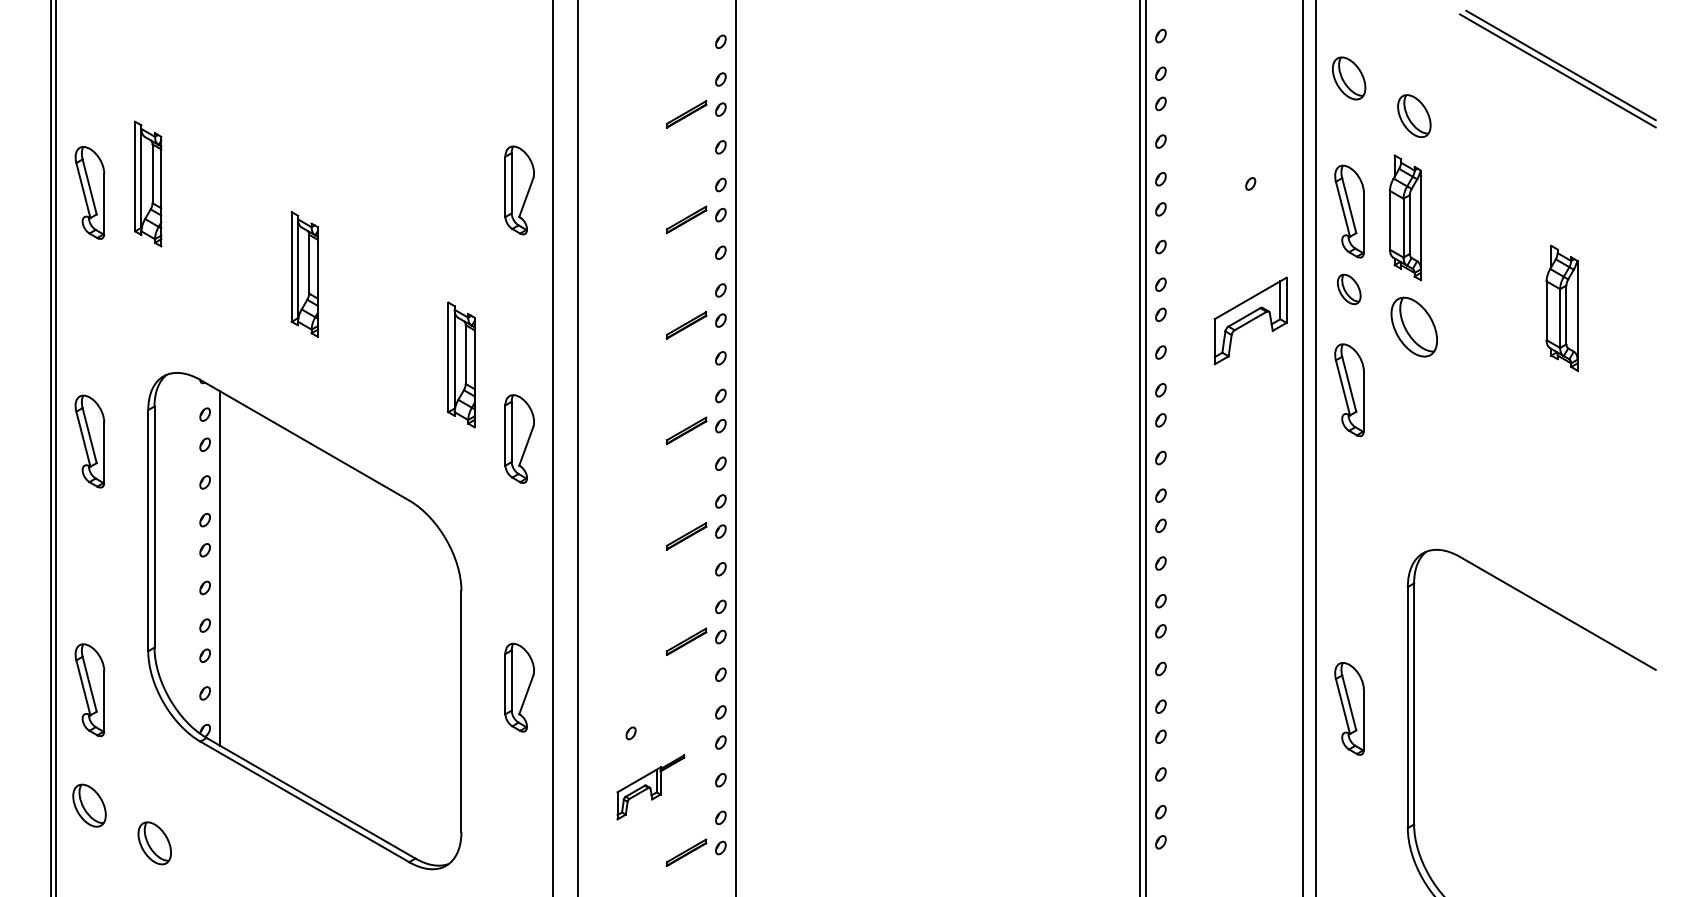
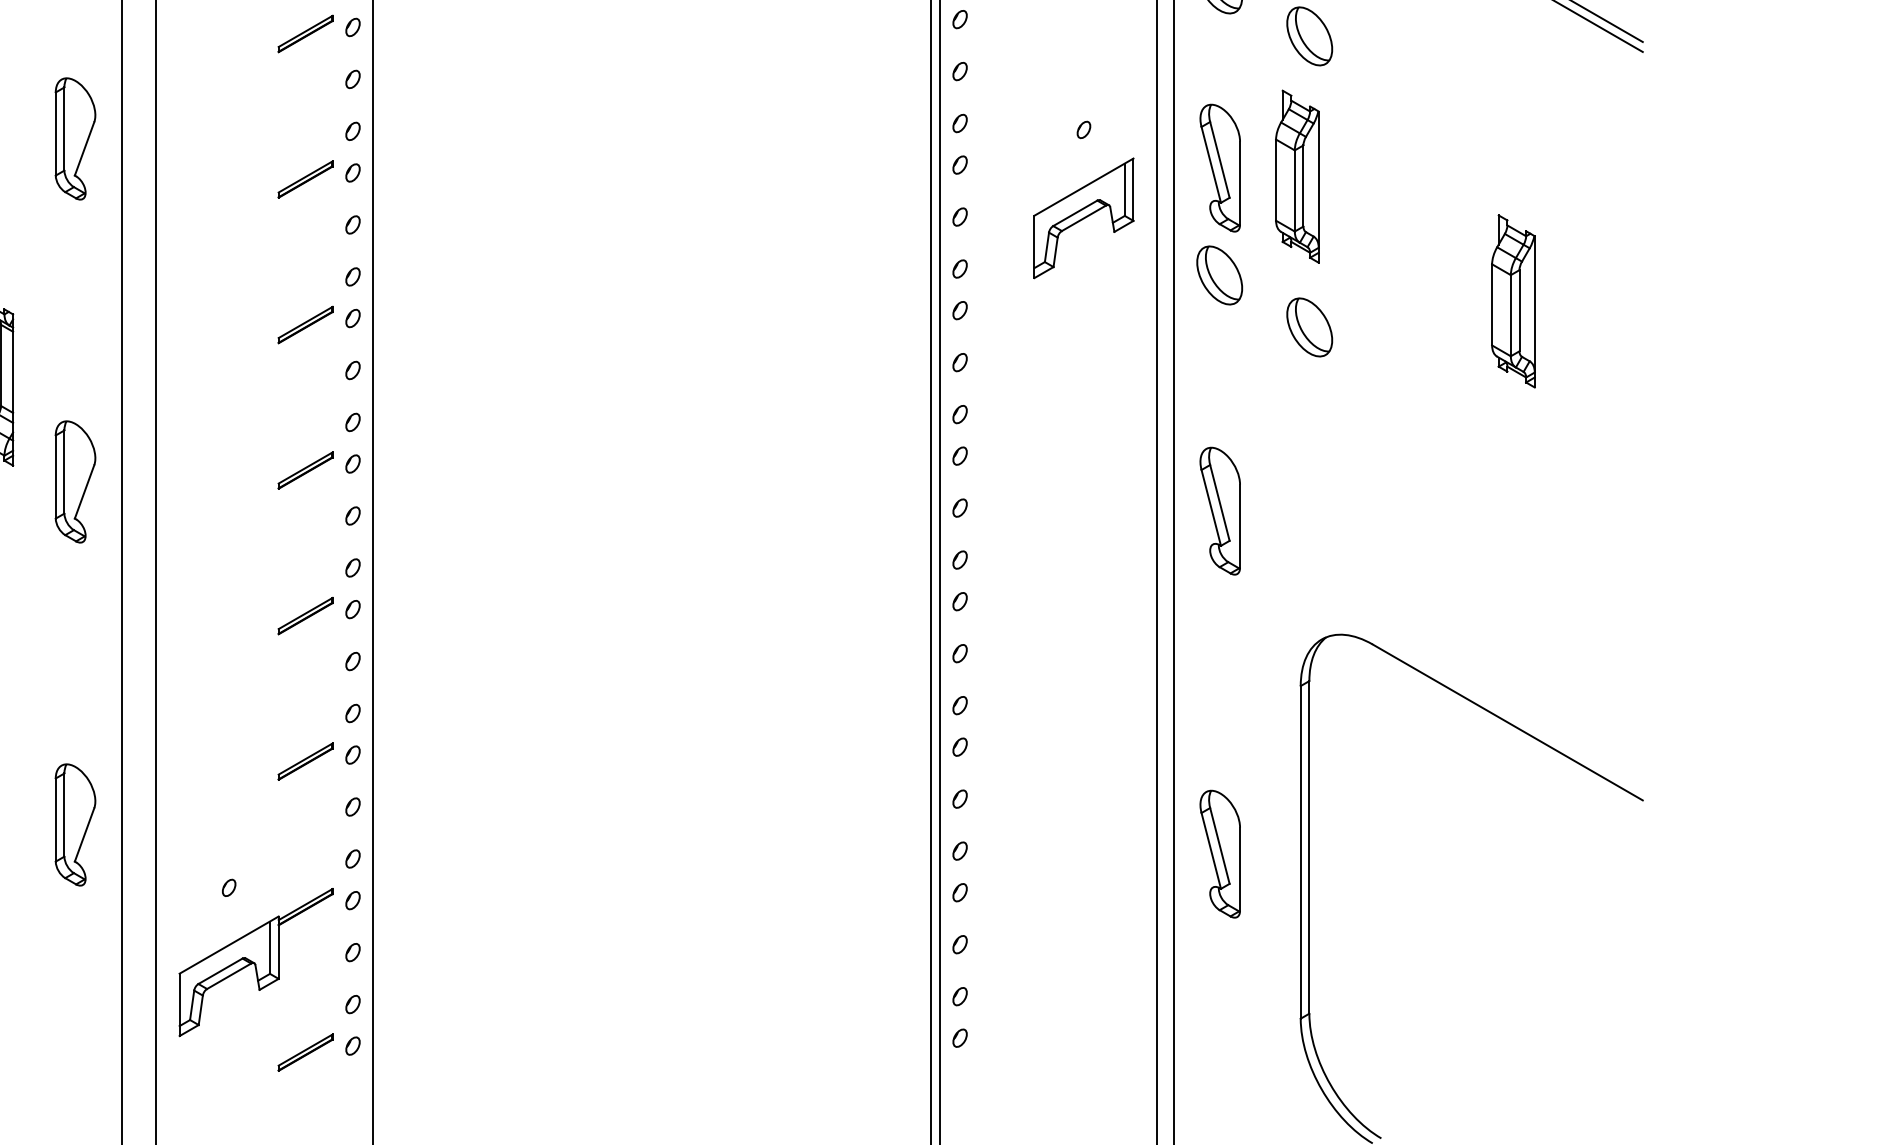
part: (1349, 289) -> (1220, 275), size x1.43
part: (1250, 320) -> (1083, 217), moved
part: (1414, 326) -> (1309, 326), size x0.71
part: (1349, 390) -> (1220, 511), moved
part: (650, 787) -> (255, 962), size x1.67

